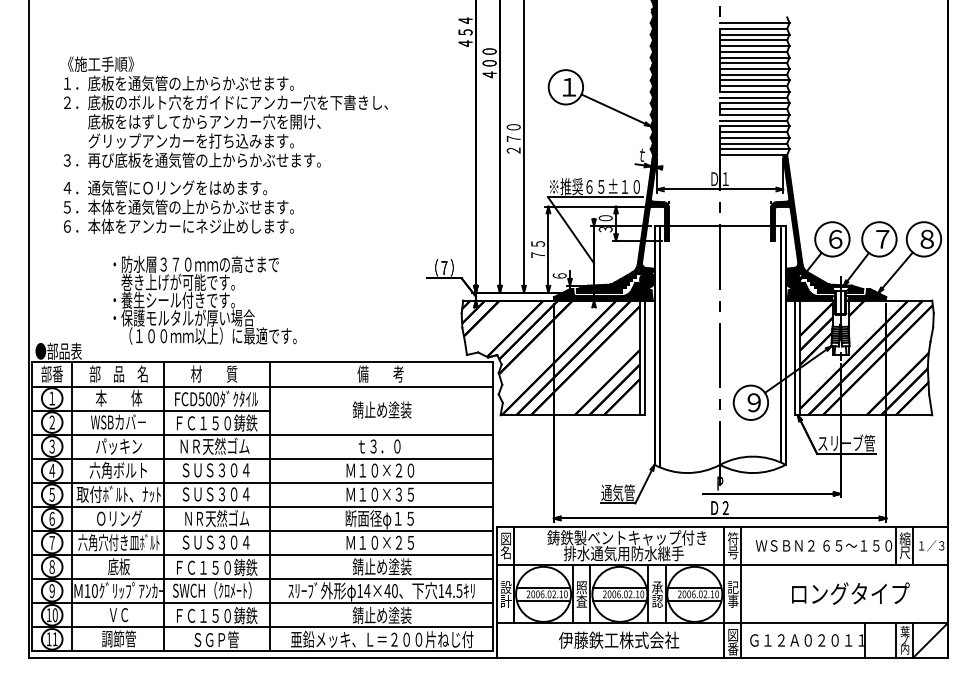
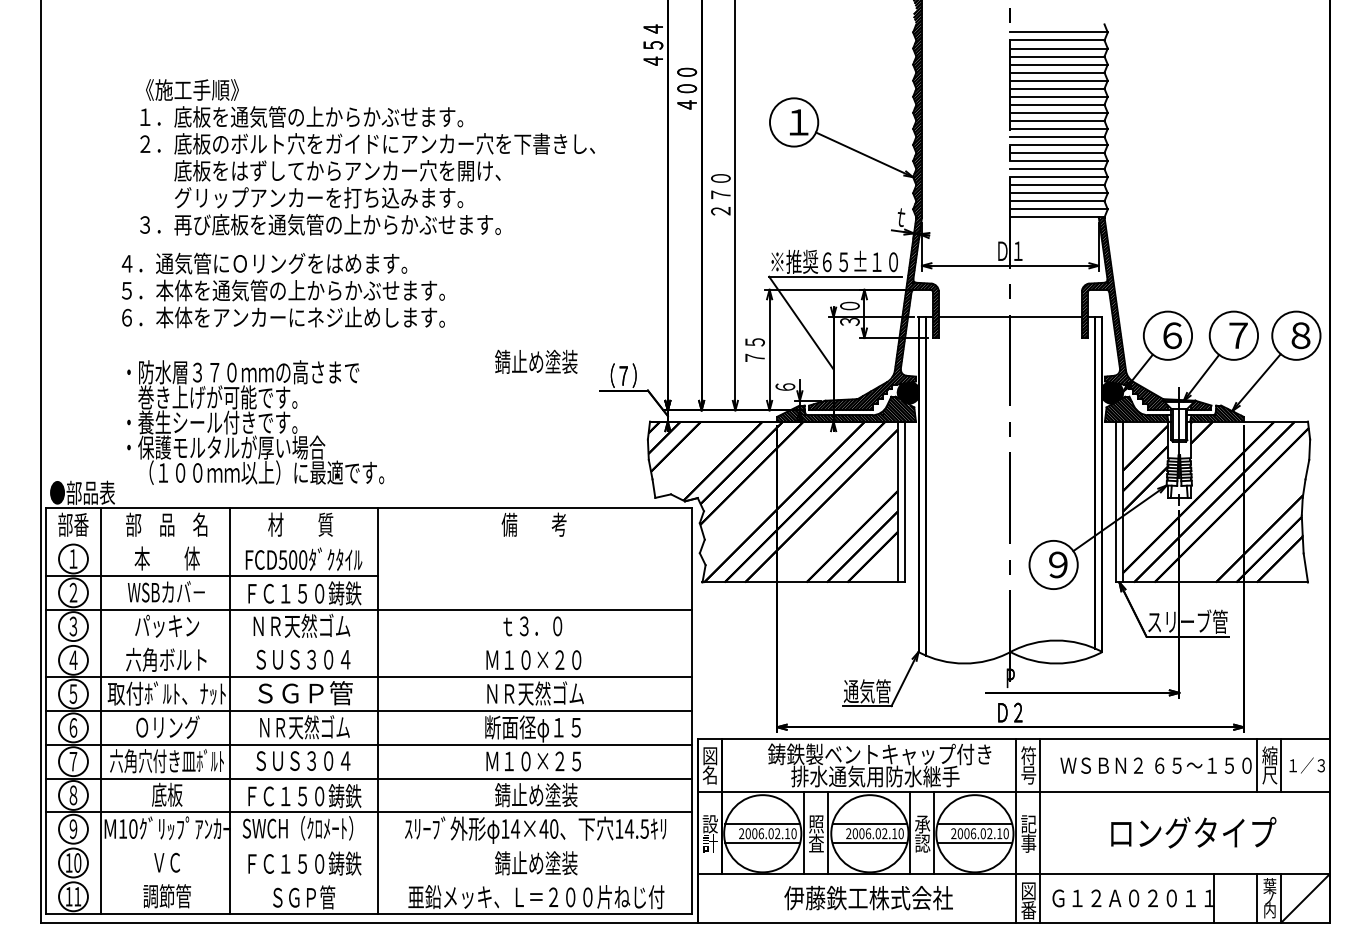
text: (225, 111) -> (367, 156), moved
text: (178, 206) -> (282, 289), moved
text: (204, 299) -> (254, 421), moved
line: (262, 386) -> (368, 542), removed
text: (381, 409) -> (535, 361), moved
line: (262, 458) -> (368, 643), removed
text: (216, 493) -> (303, 692), ＳＵＳ３０４ -> ＳＧＰ管
text: (380, 493) -> (533, 692), Ｍ１０×３５ -> ＮＲ天然ゴム
line: (262, 603) -> (368, 846), removed
line: (262, 627) -> (368, 880), removed

